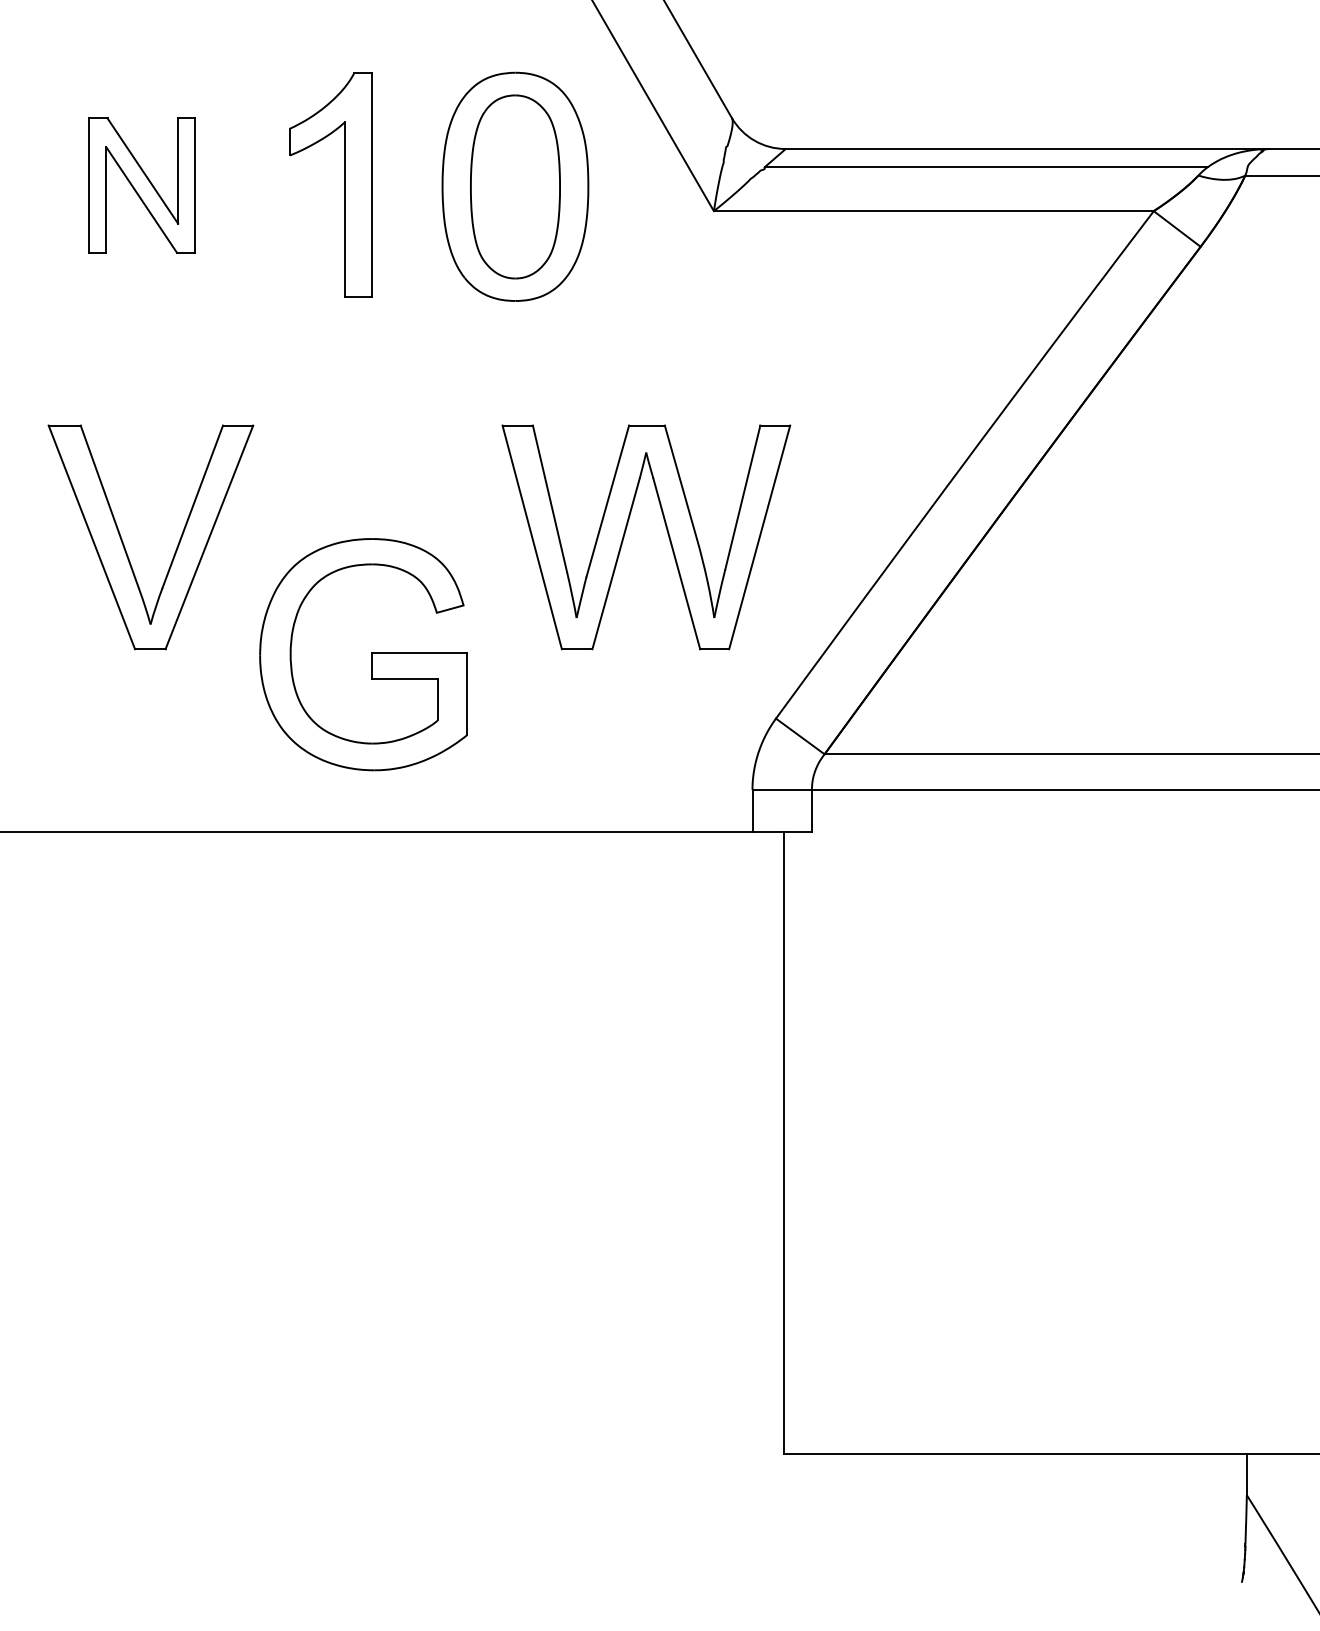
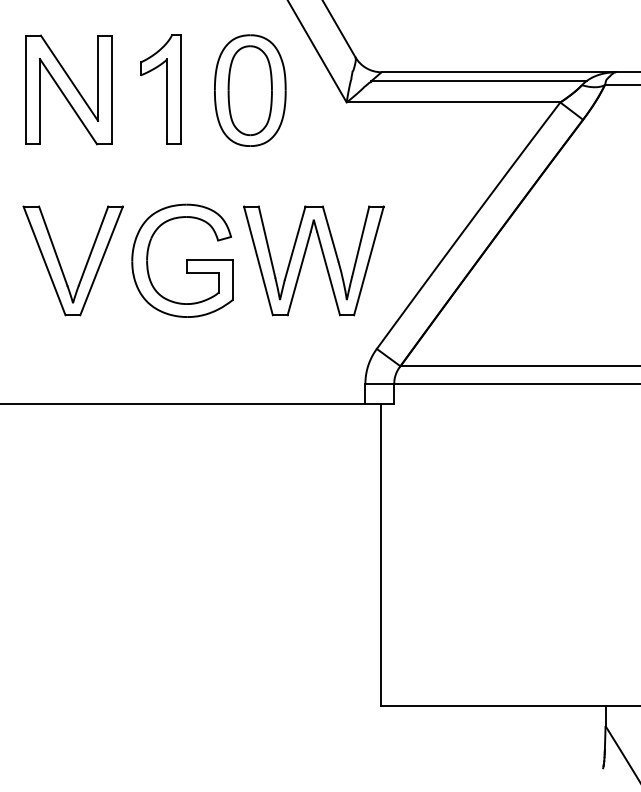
part: (141, 184) -> (68, 89), size x1.67
part: (363, 653) -> (182, 260), moved

